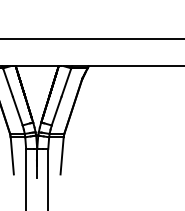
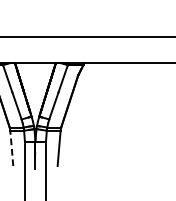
line: (12, 155) -> (11, 148), solid -> dashed

